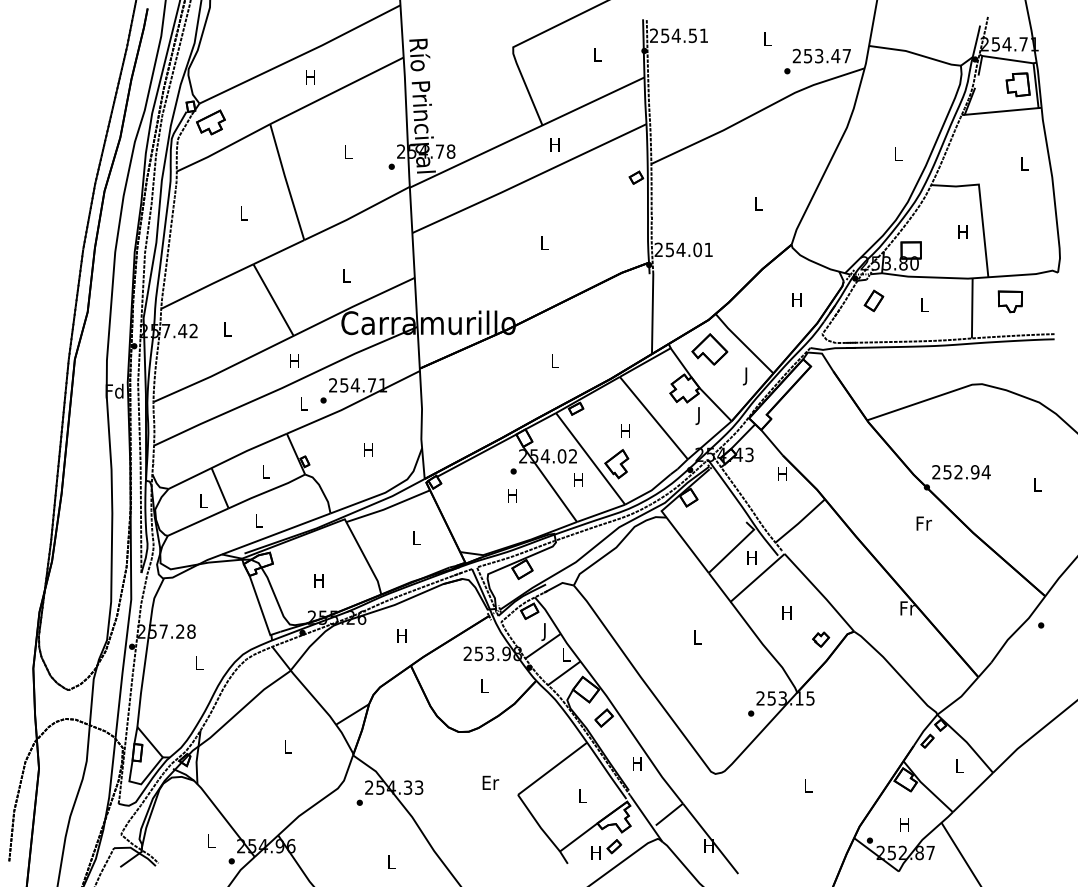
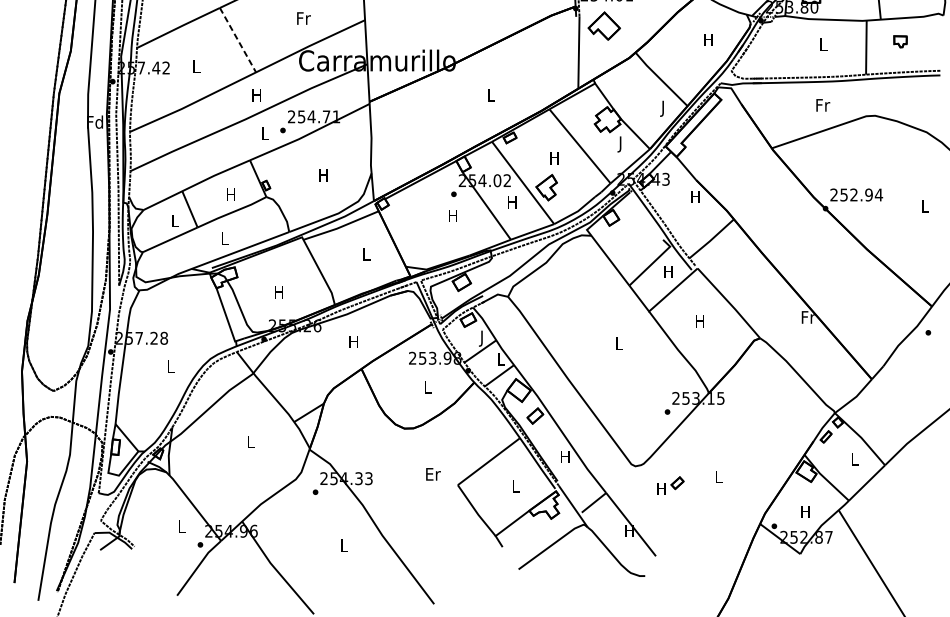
text: (346, 275) -> (303, 18), L -> Fr
line: (273, 300) -> (237, 40), solid -> dashed
part: (873, 300) -> (777, 40), removed
part: (1009, 301) -> (899, 41), size x0.6
part: (709, 349) -> (603, 26), moved
text: (265, 471) -> (230, 194), L -> H
text: (923, 523) -> (822, 105), moved
part: (821, 639) -> (730, 345), removed
part: (606, 849) -> (670, 485), moved

